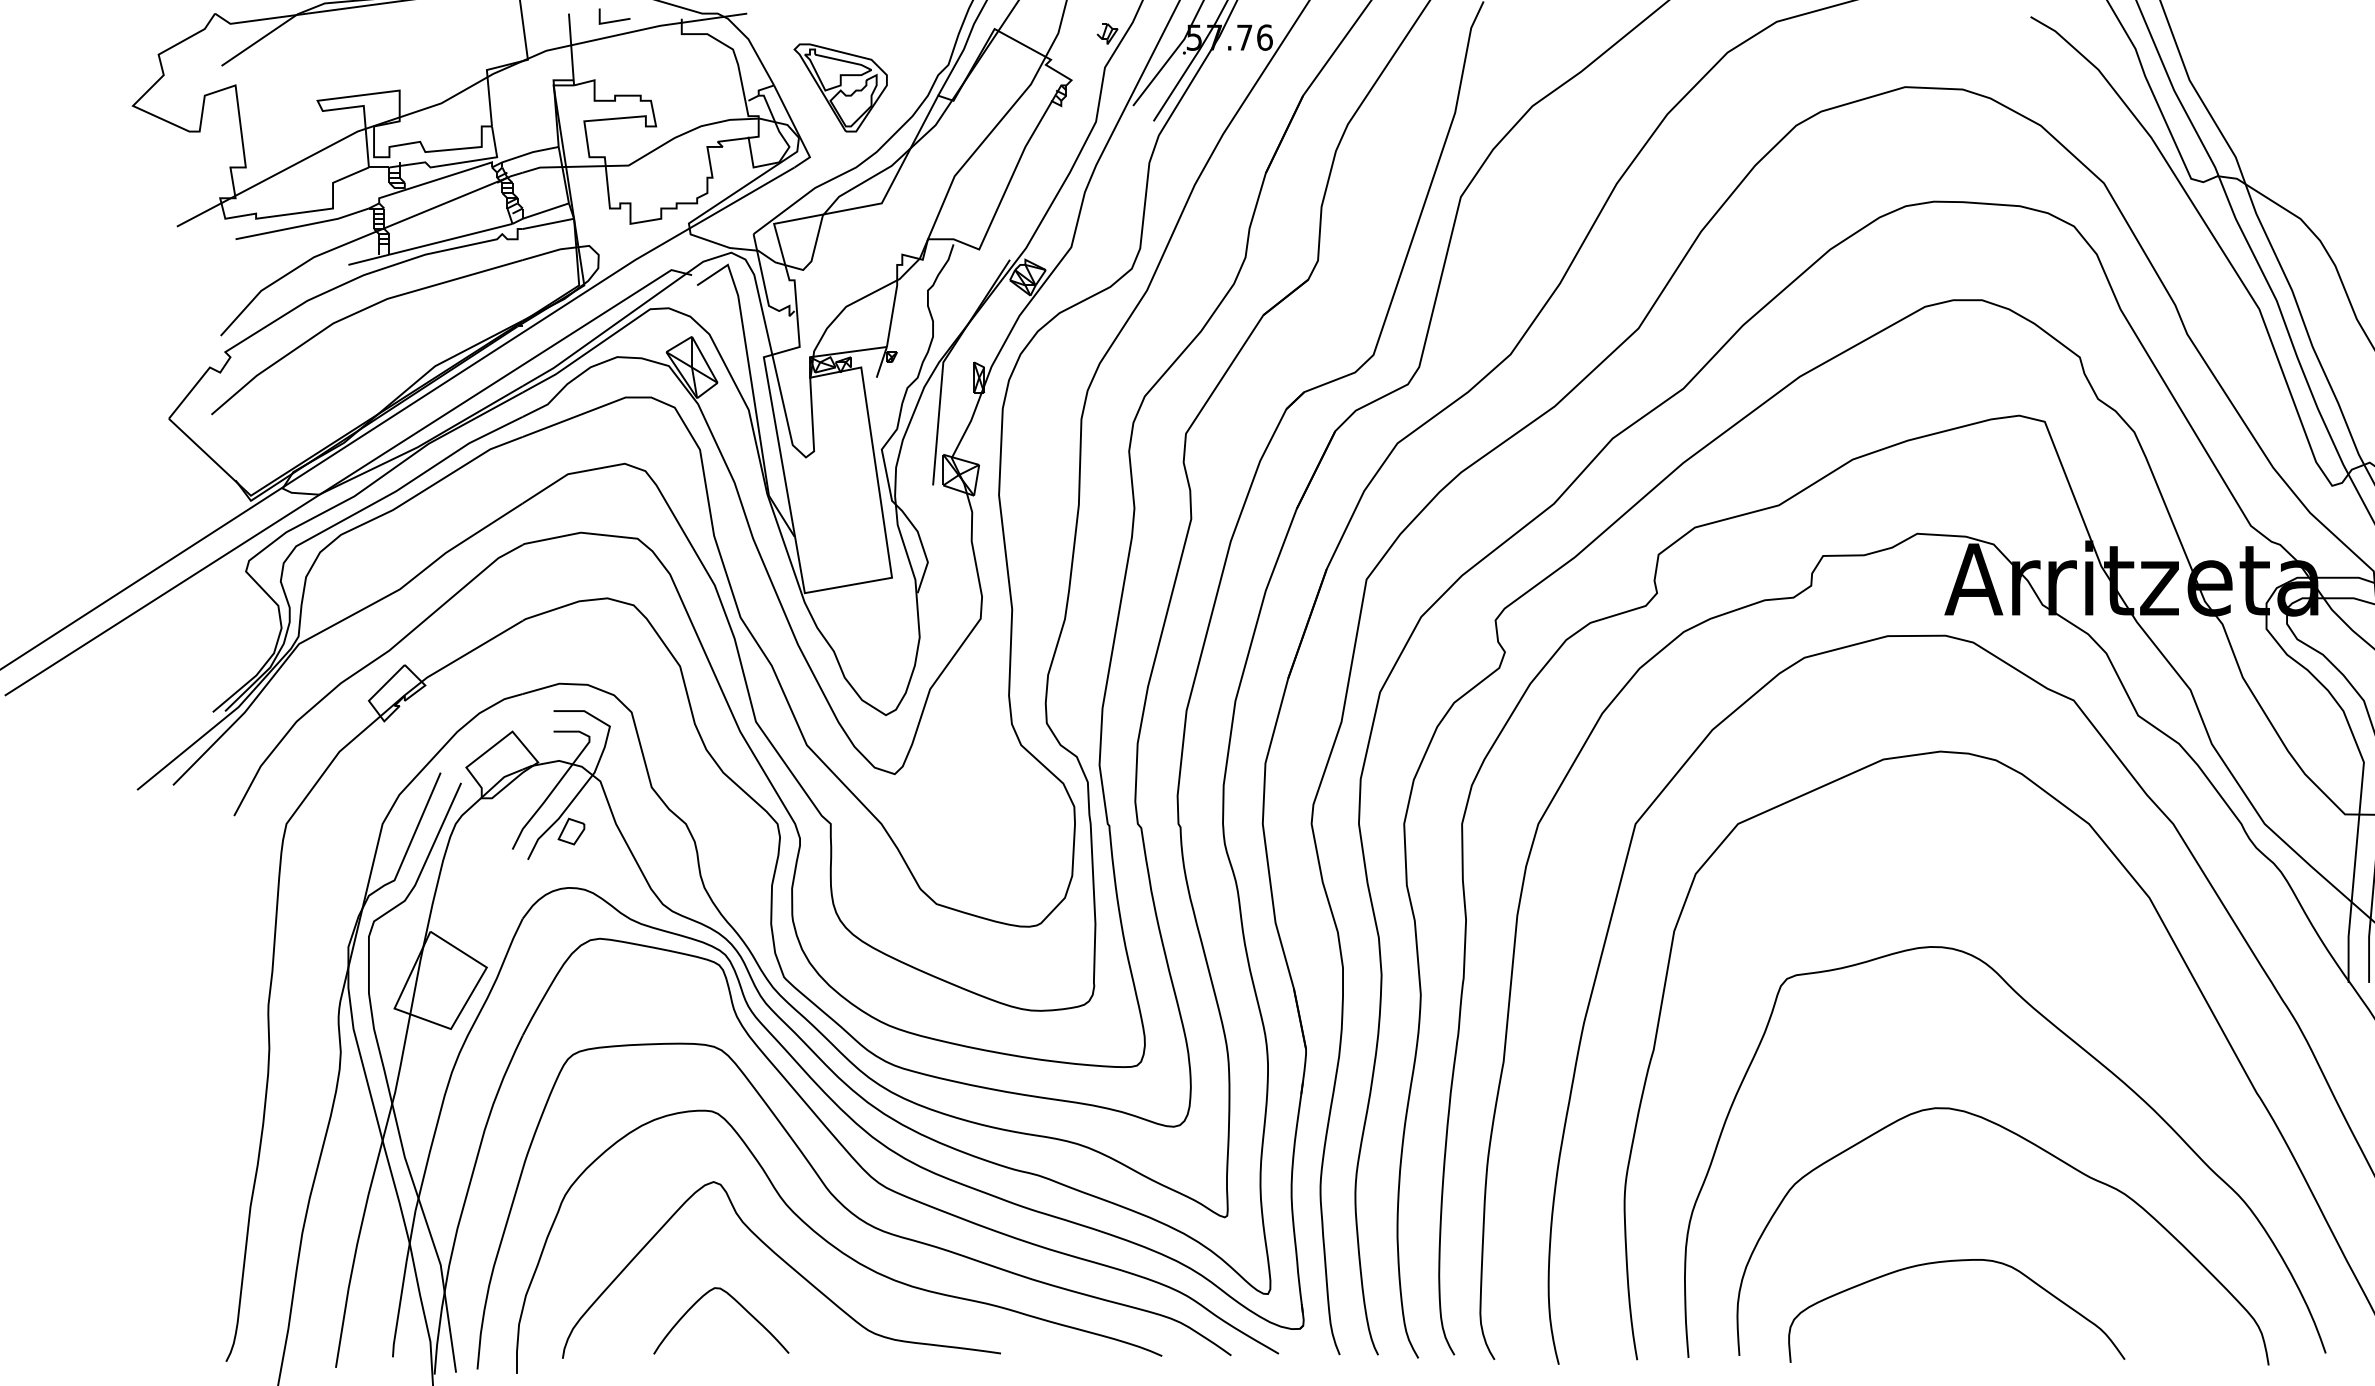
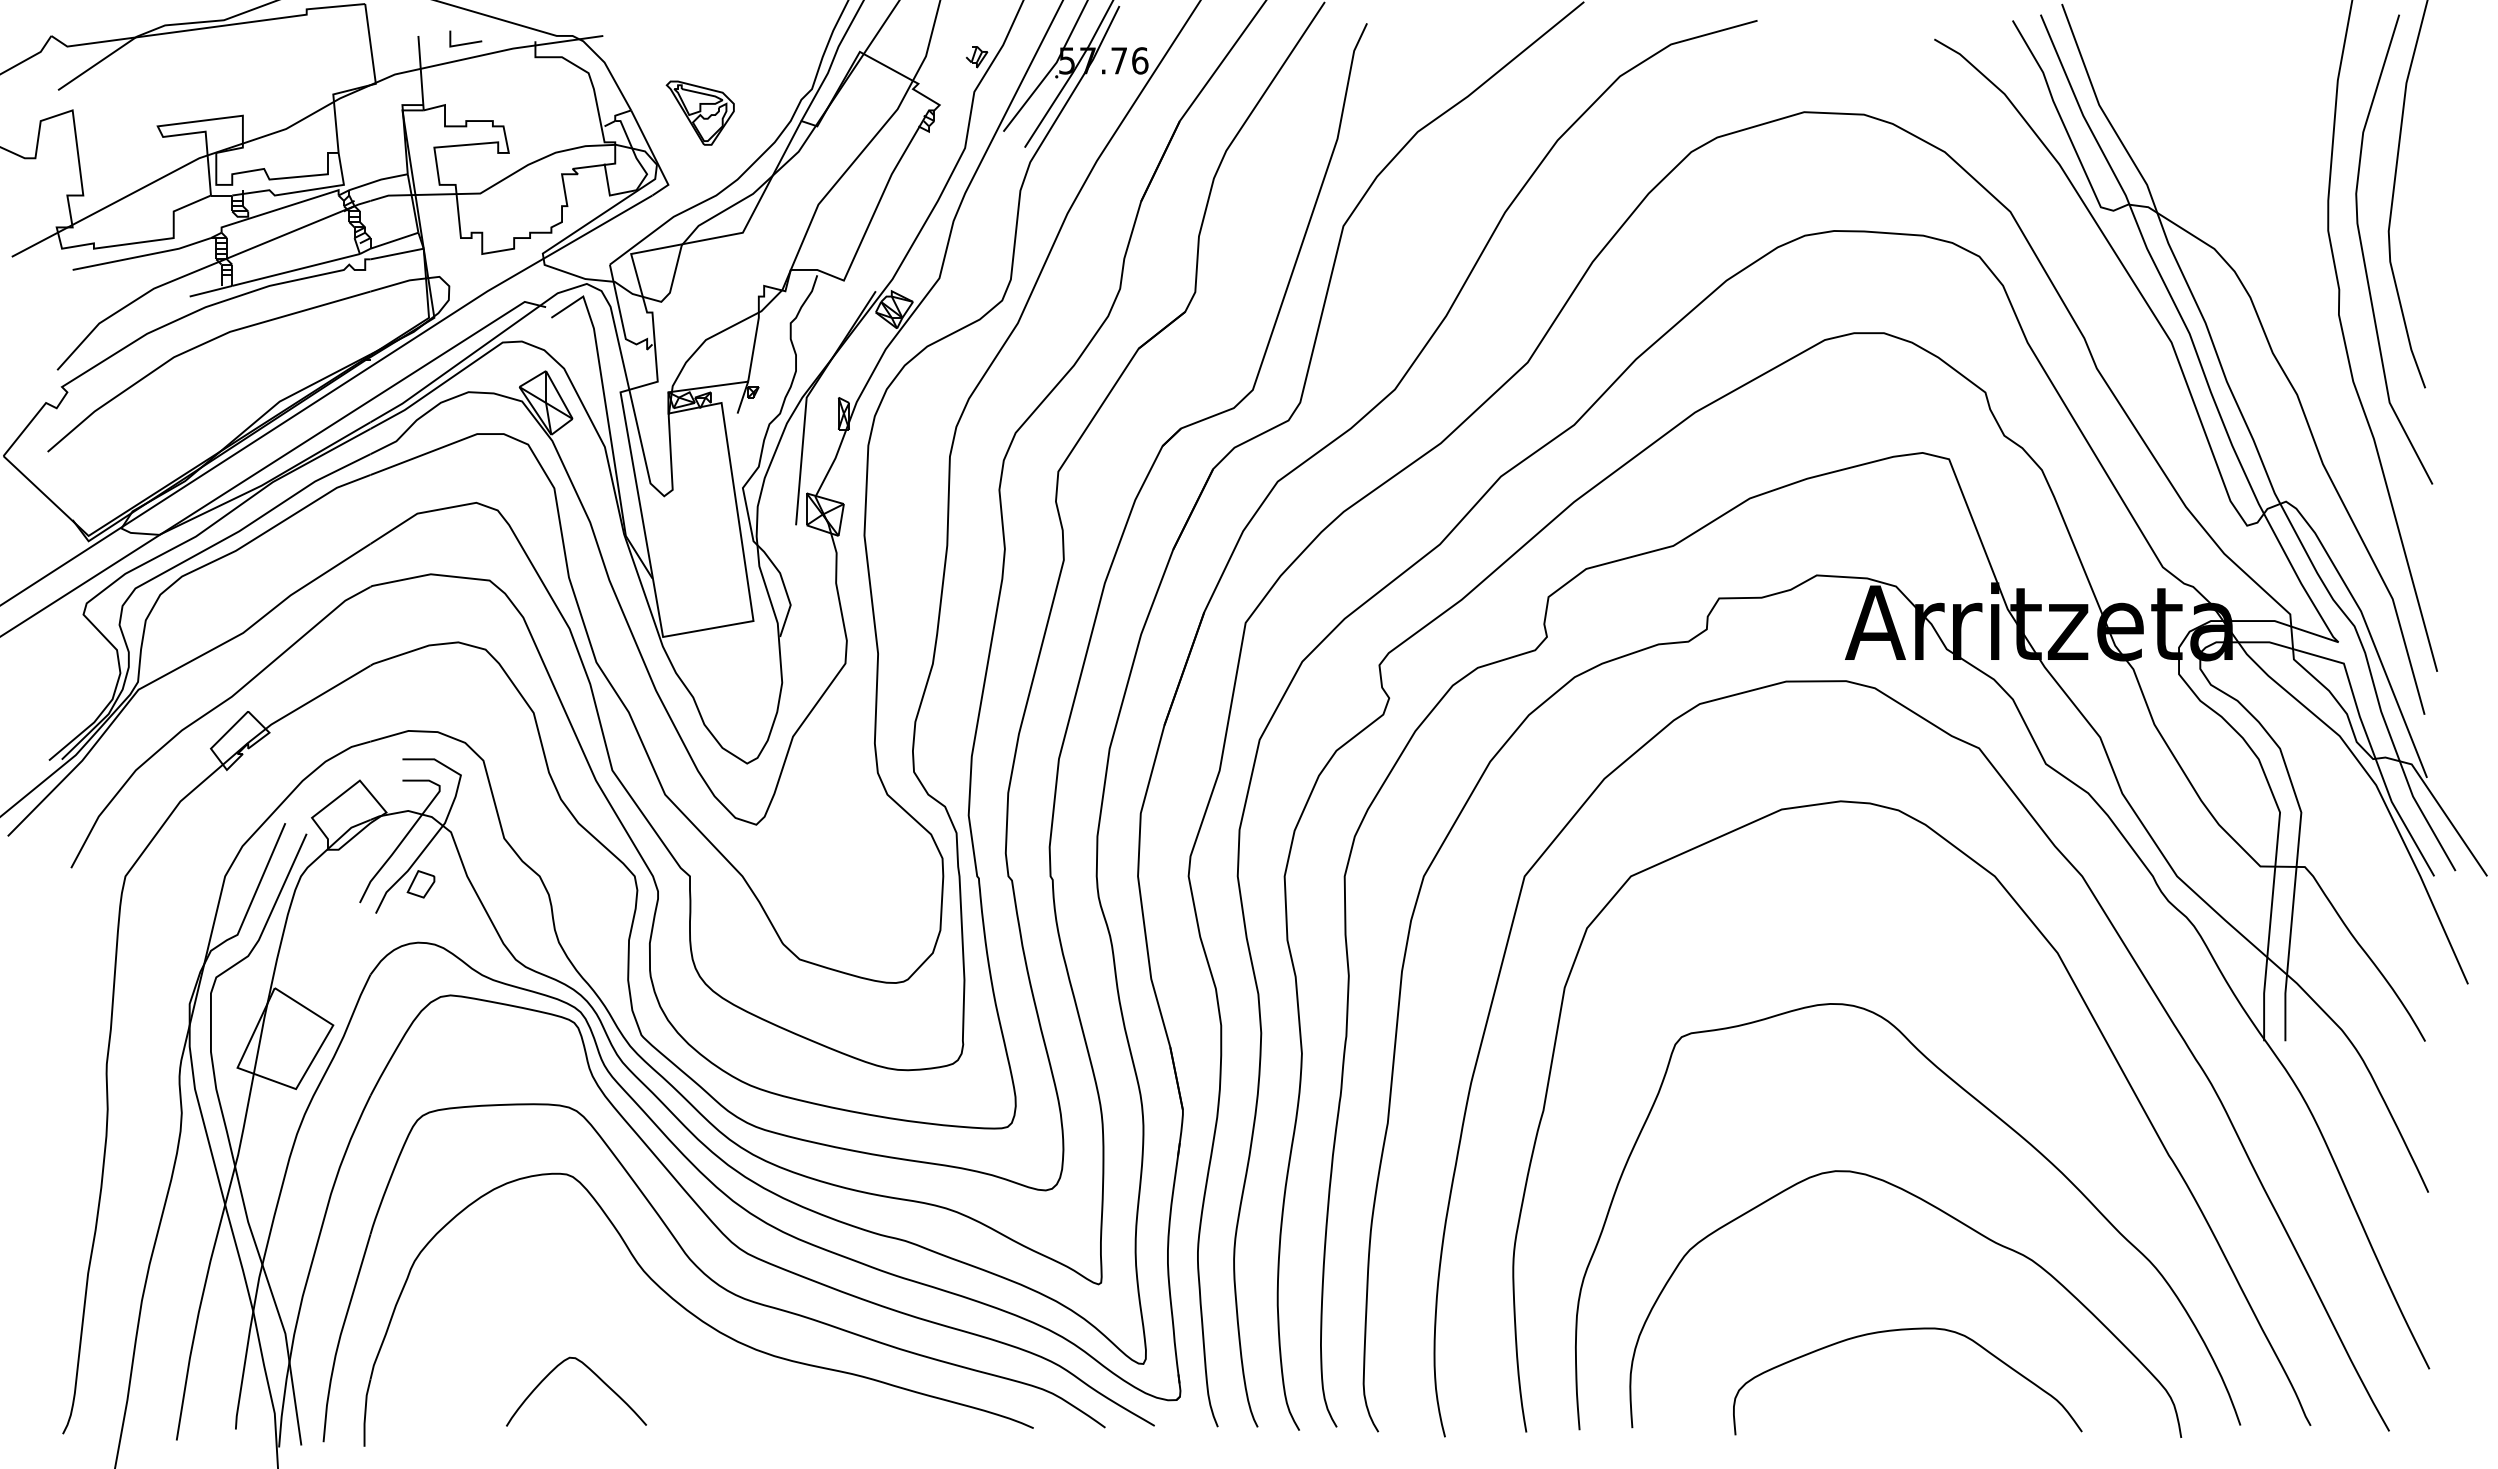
part: (840, 88) -> (700, 113), size x0.7
curve: (1956, 1261) -> (1907, 1330), moved
curve: (785, 1263) -> (643, 1332), removed

